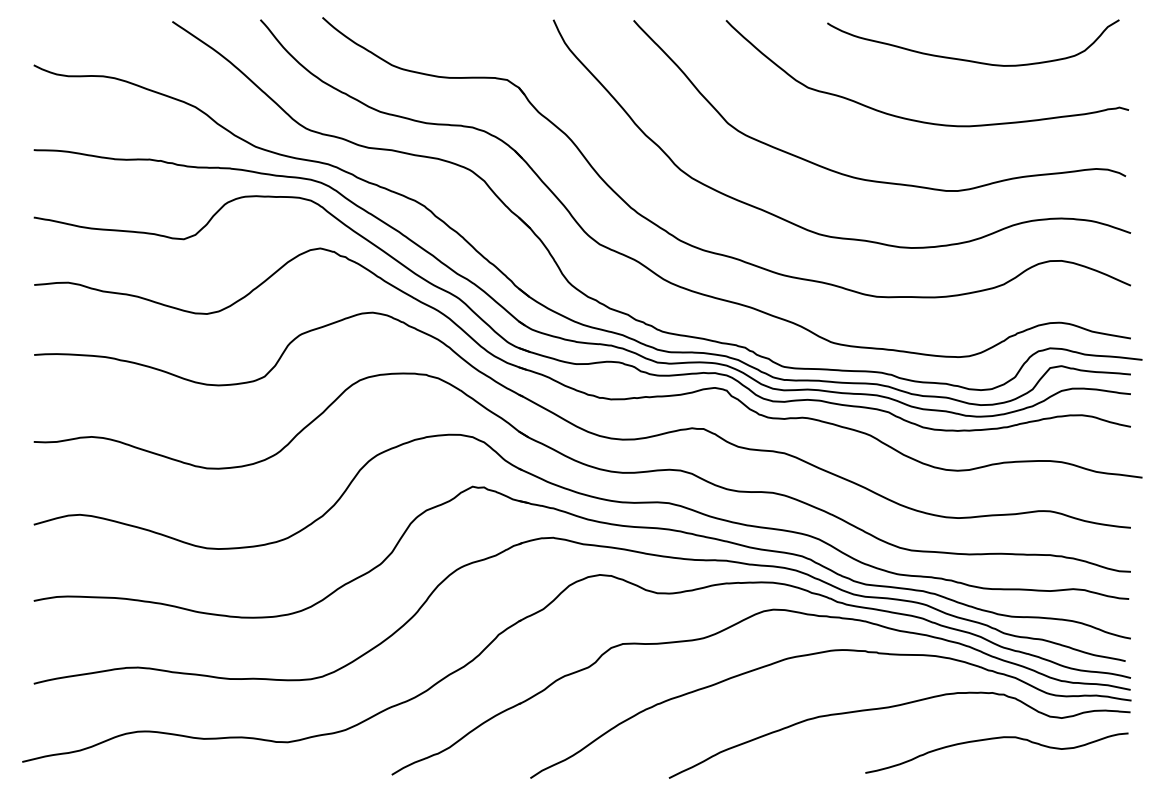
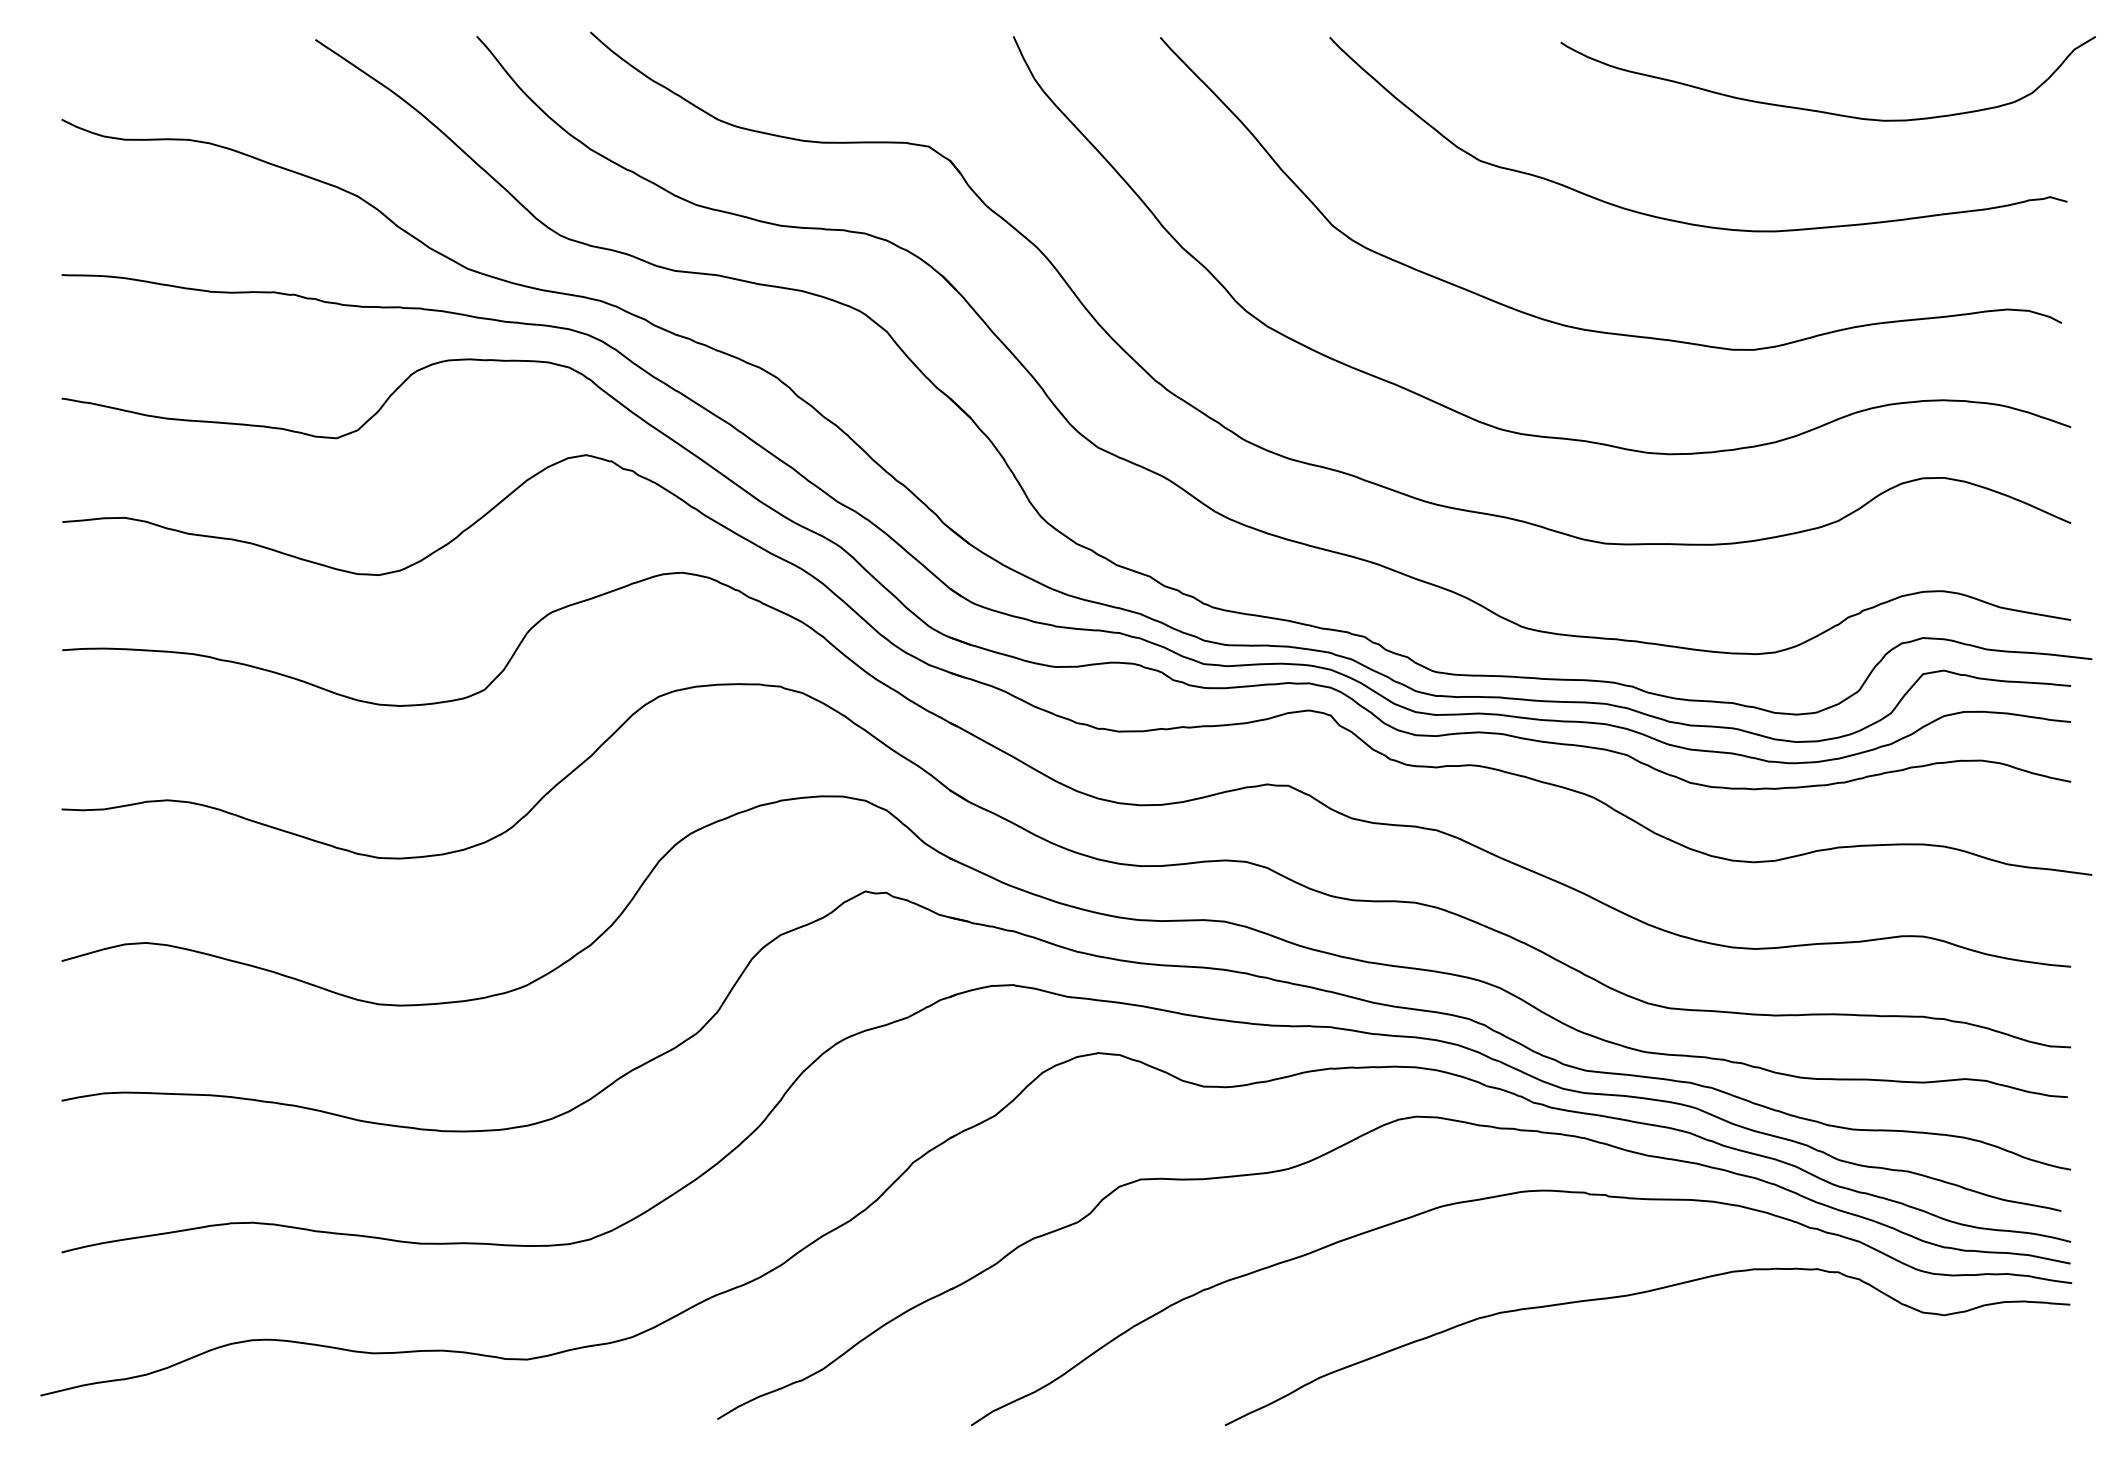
curve: (973, 60) -> (1828, 110), moved
curve: (995, 739) -> (1822, 1354), removed

